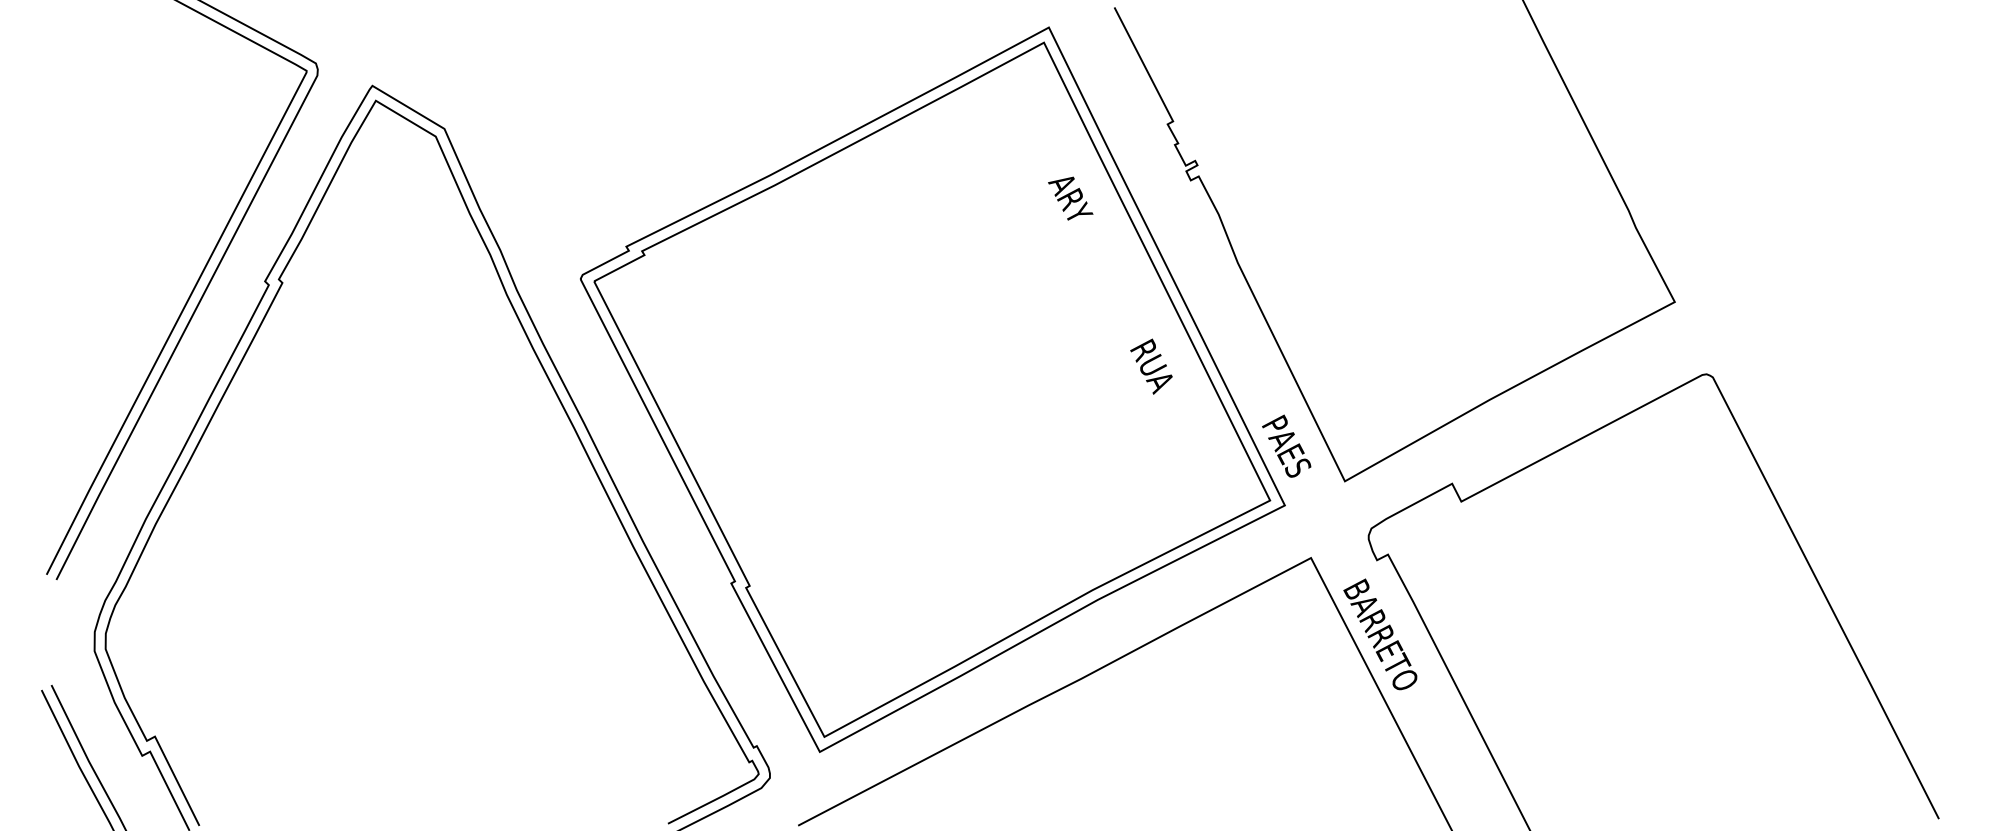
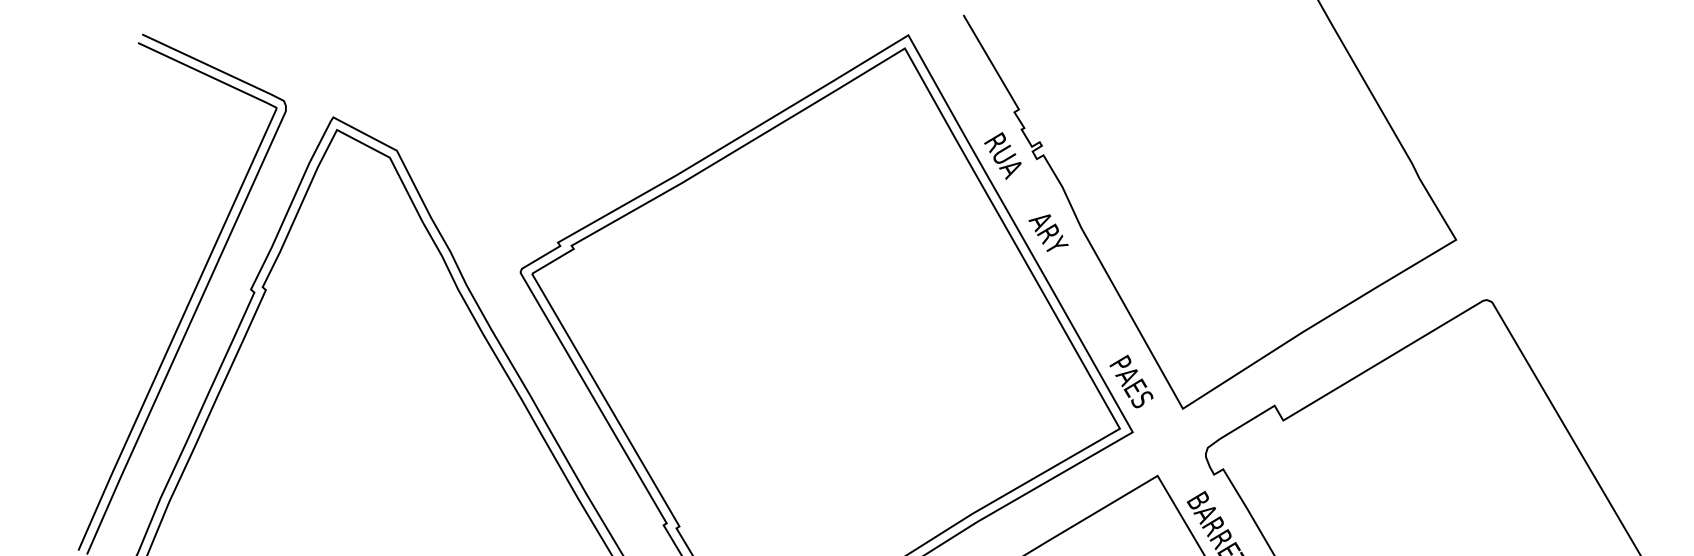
text: (1070, 198) -> (1048, 233), moved
text: (1151, 366) -> (1003, 155), moved

